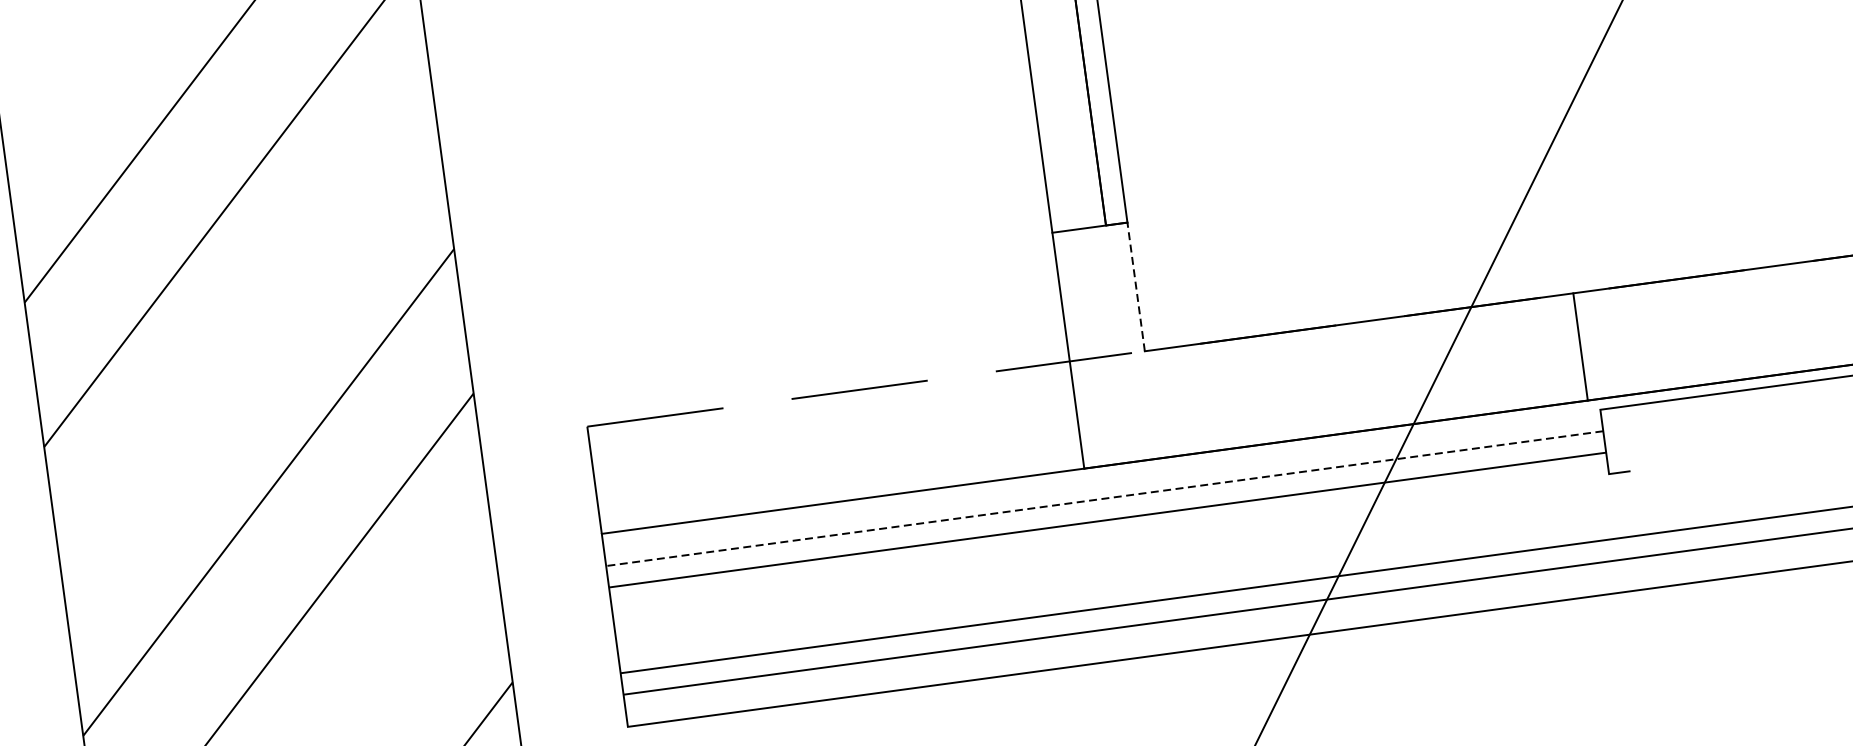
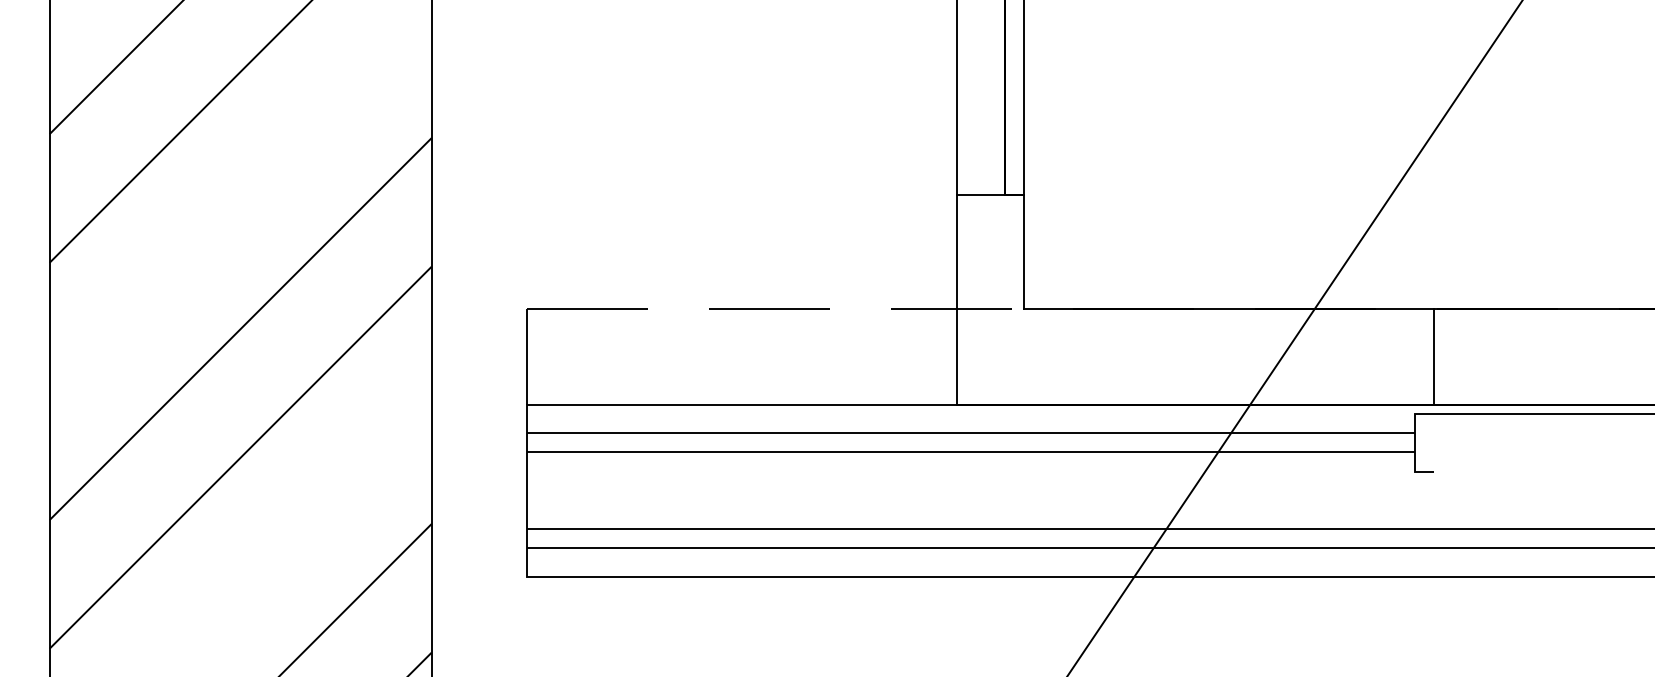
line: (1135, 286) -> (1023, 251), dashed -> solid
line: (1580, 346) -> (1434, 356), moved
line: (1103, 498) -> (970, 433), dashed -> solid

